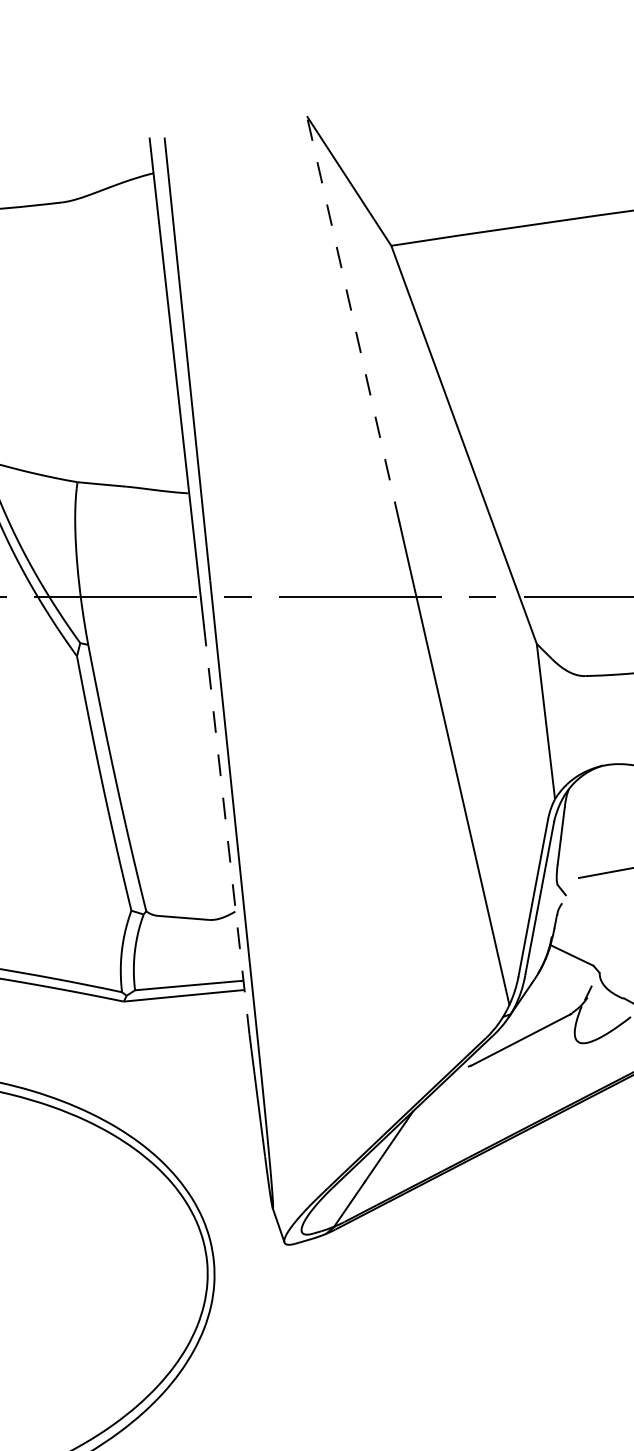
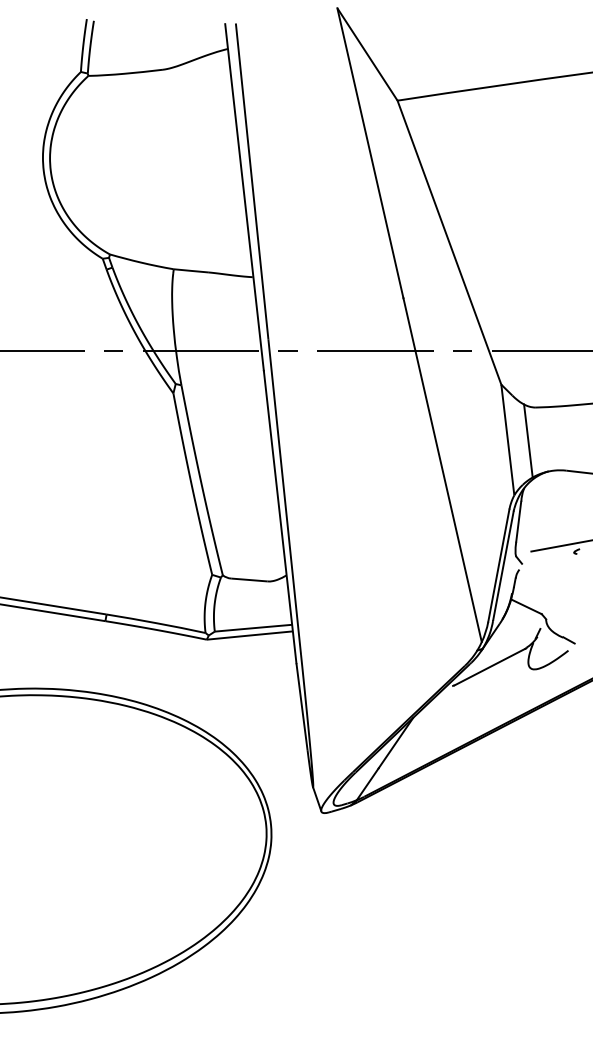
line: (353, 319) -> (370, 153), dashed -> solid
line: (574, 722) -> (528, 440), added
line: (227, 830) -> (280, 517), dashed -> solid

